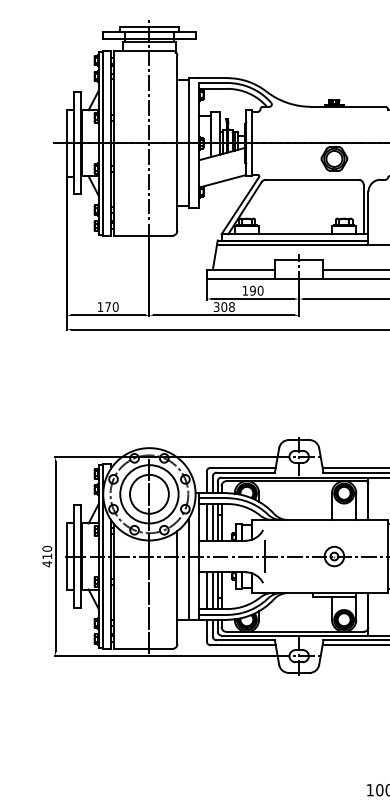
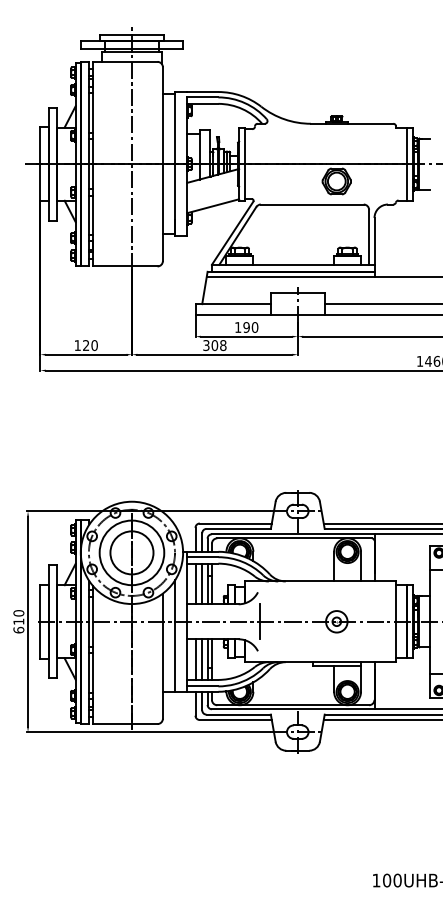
text: (108, 307) -> (86, 345), 170 -> 120
text: (46, 564) -> (18, 630), 410 -> 610

